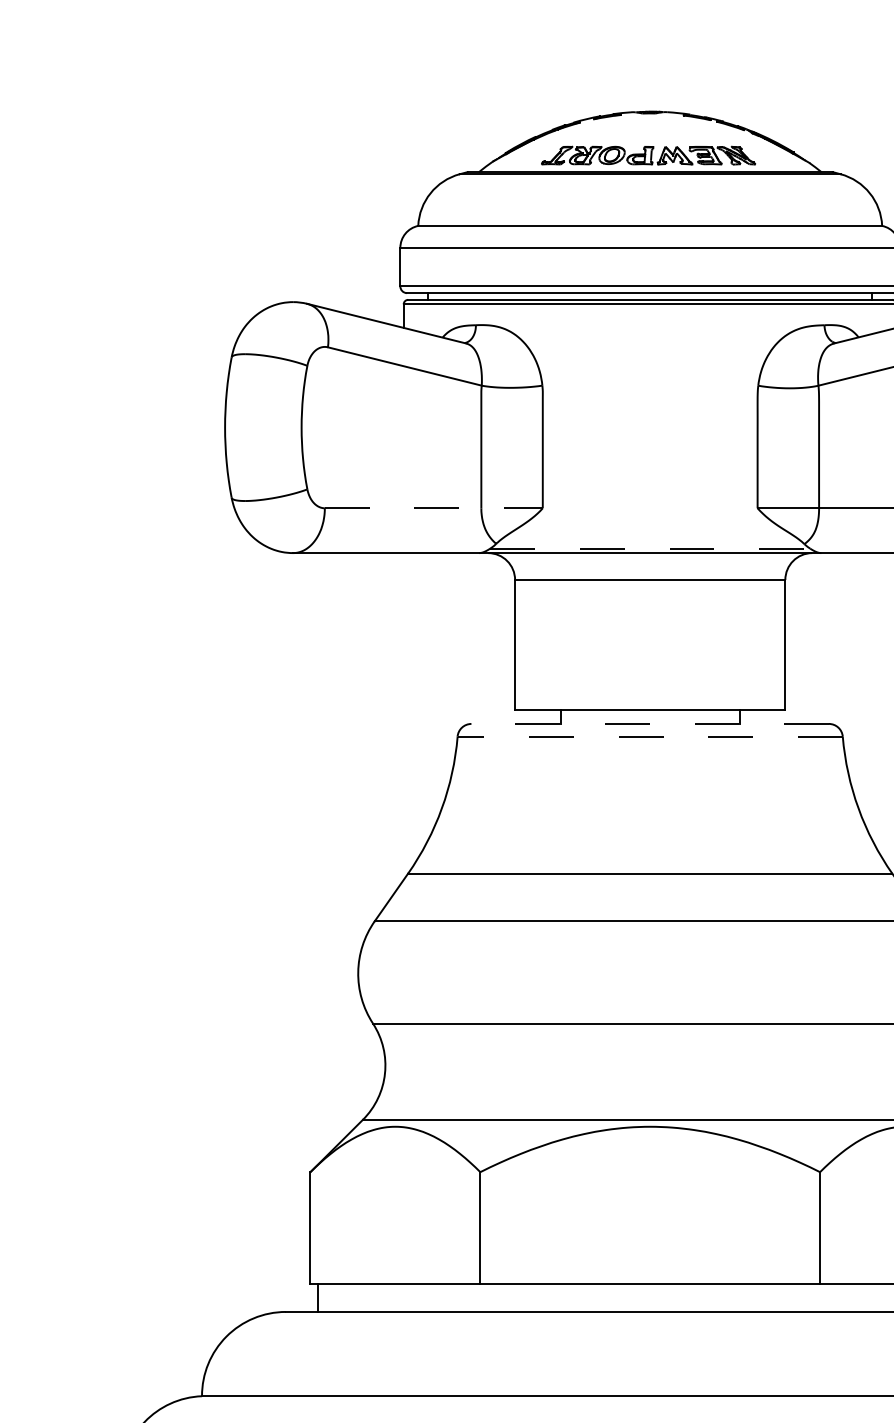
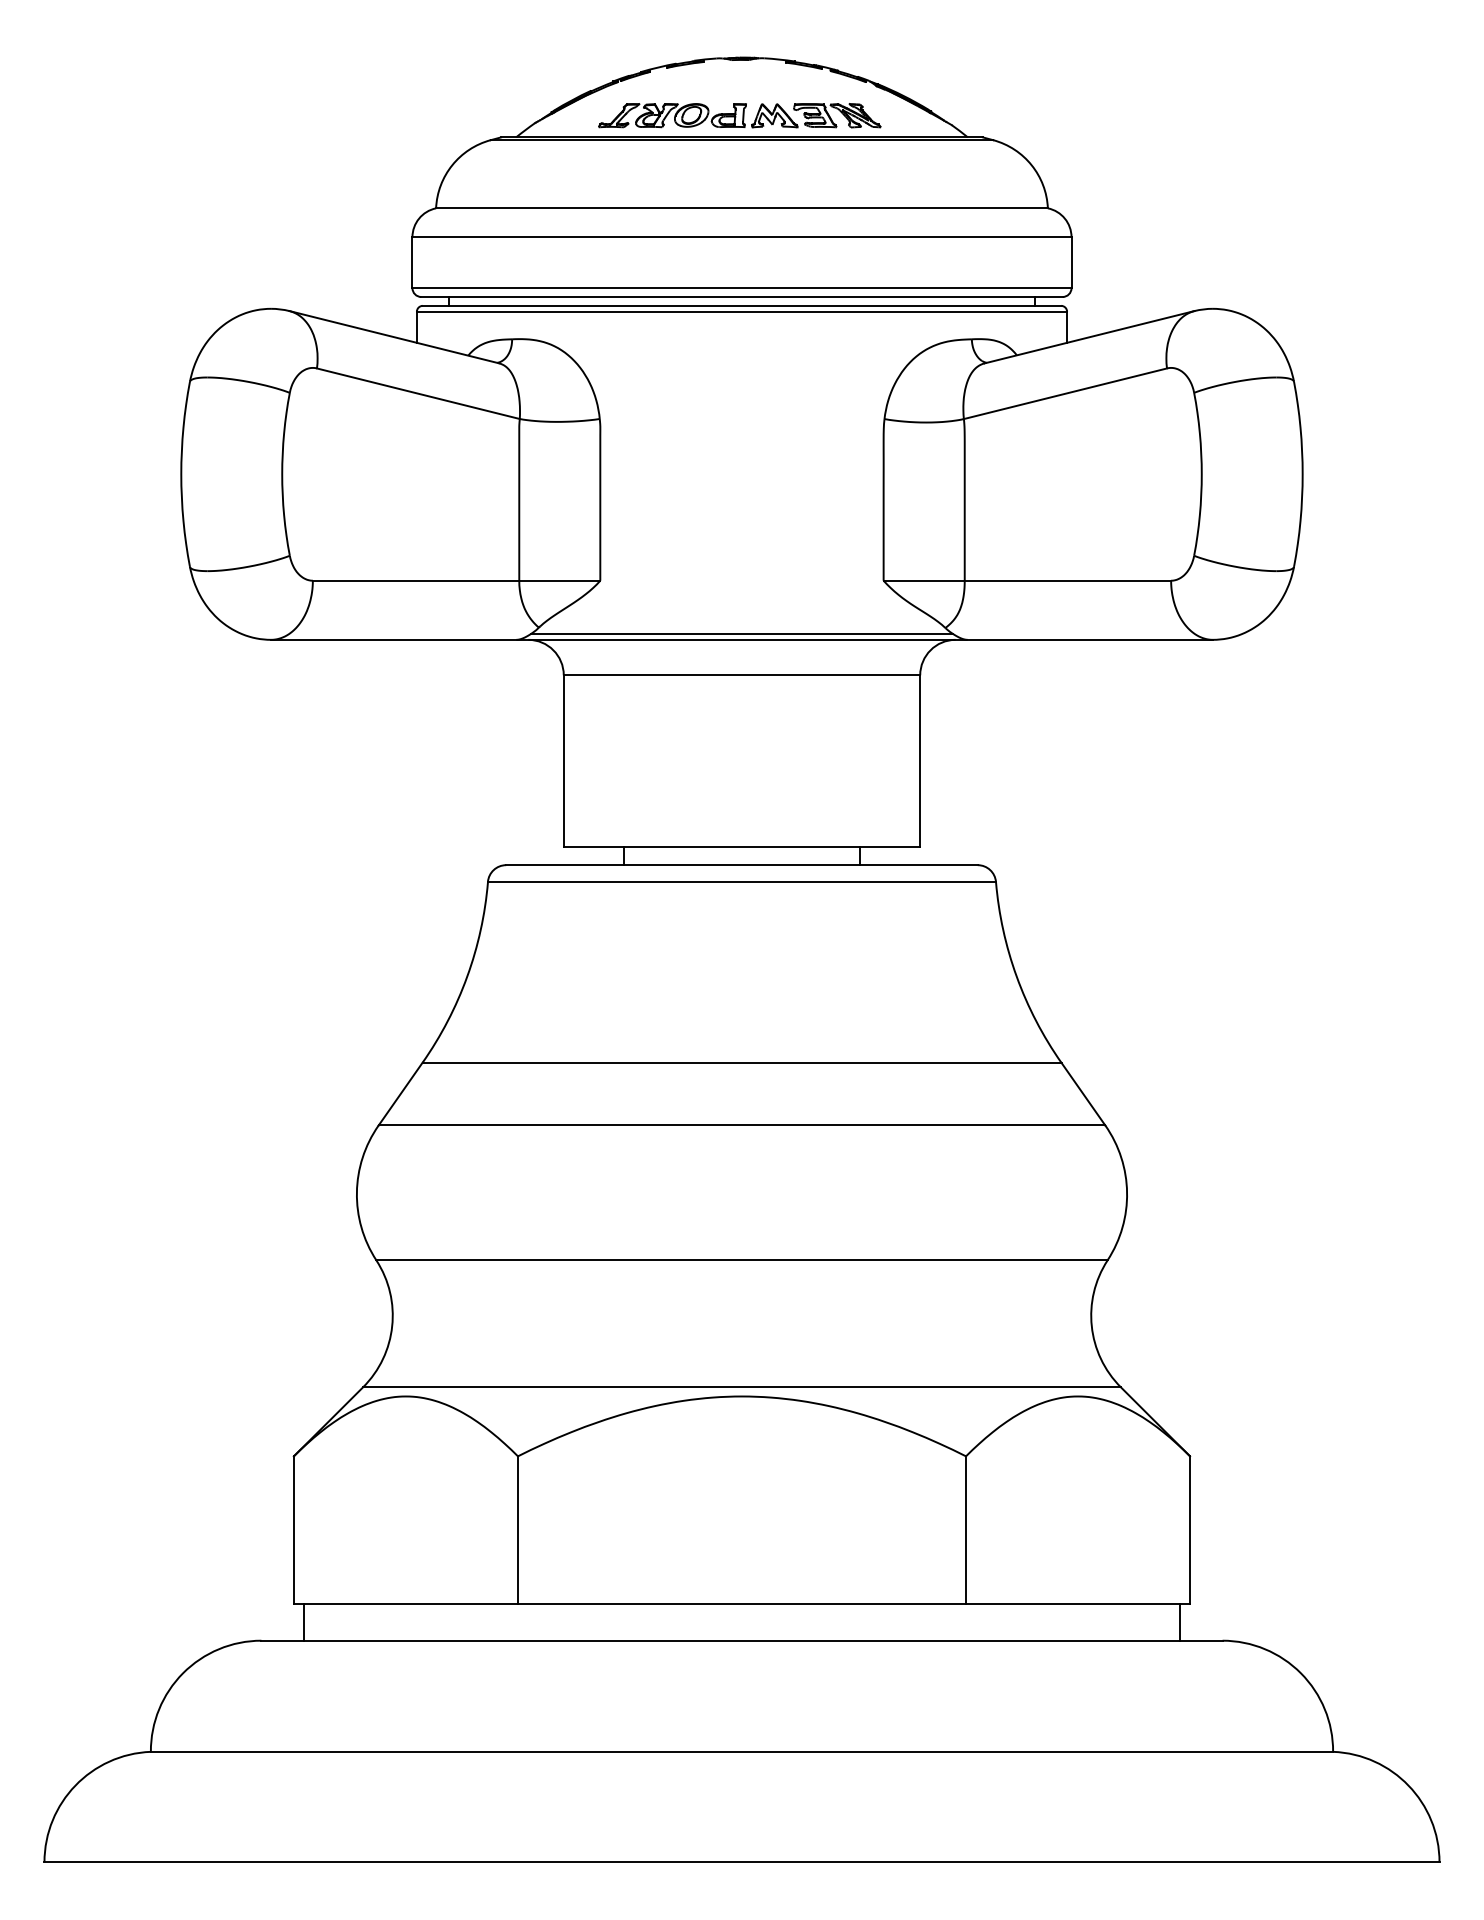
line: (433, 508) -> (456, 580), dashed -> solid
line: (650, 548) -> (742, 633), dashed -> solid
line: (649, 724) -> (741, 865), dashed -> solid
line: (650, 736) -> (742, 881), dashed -> solid

